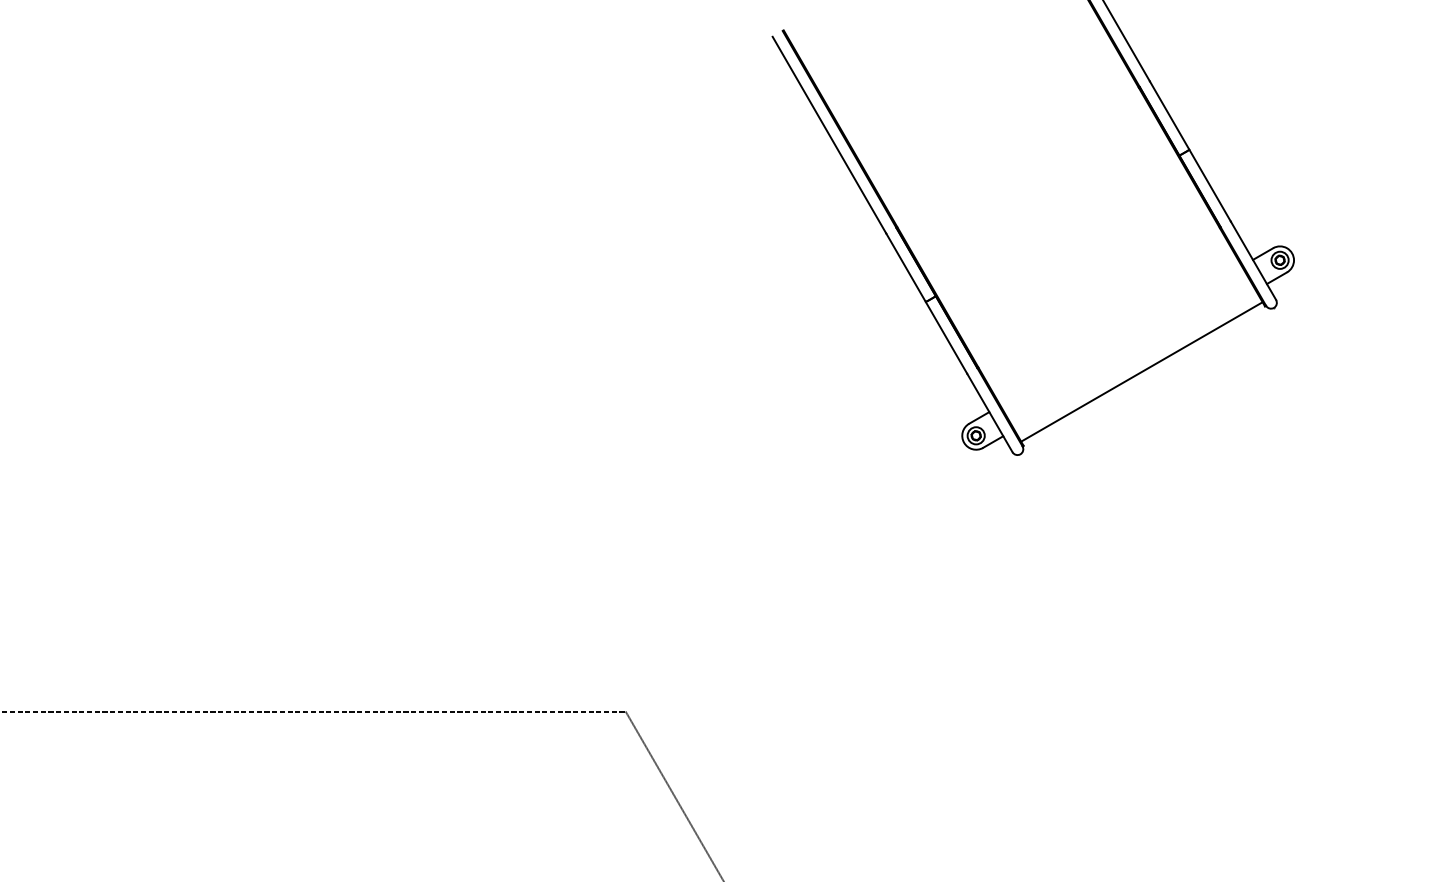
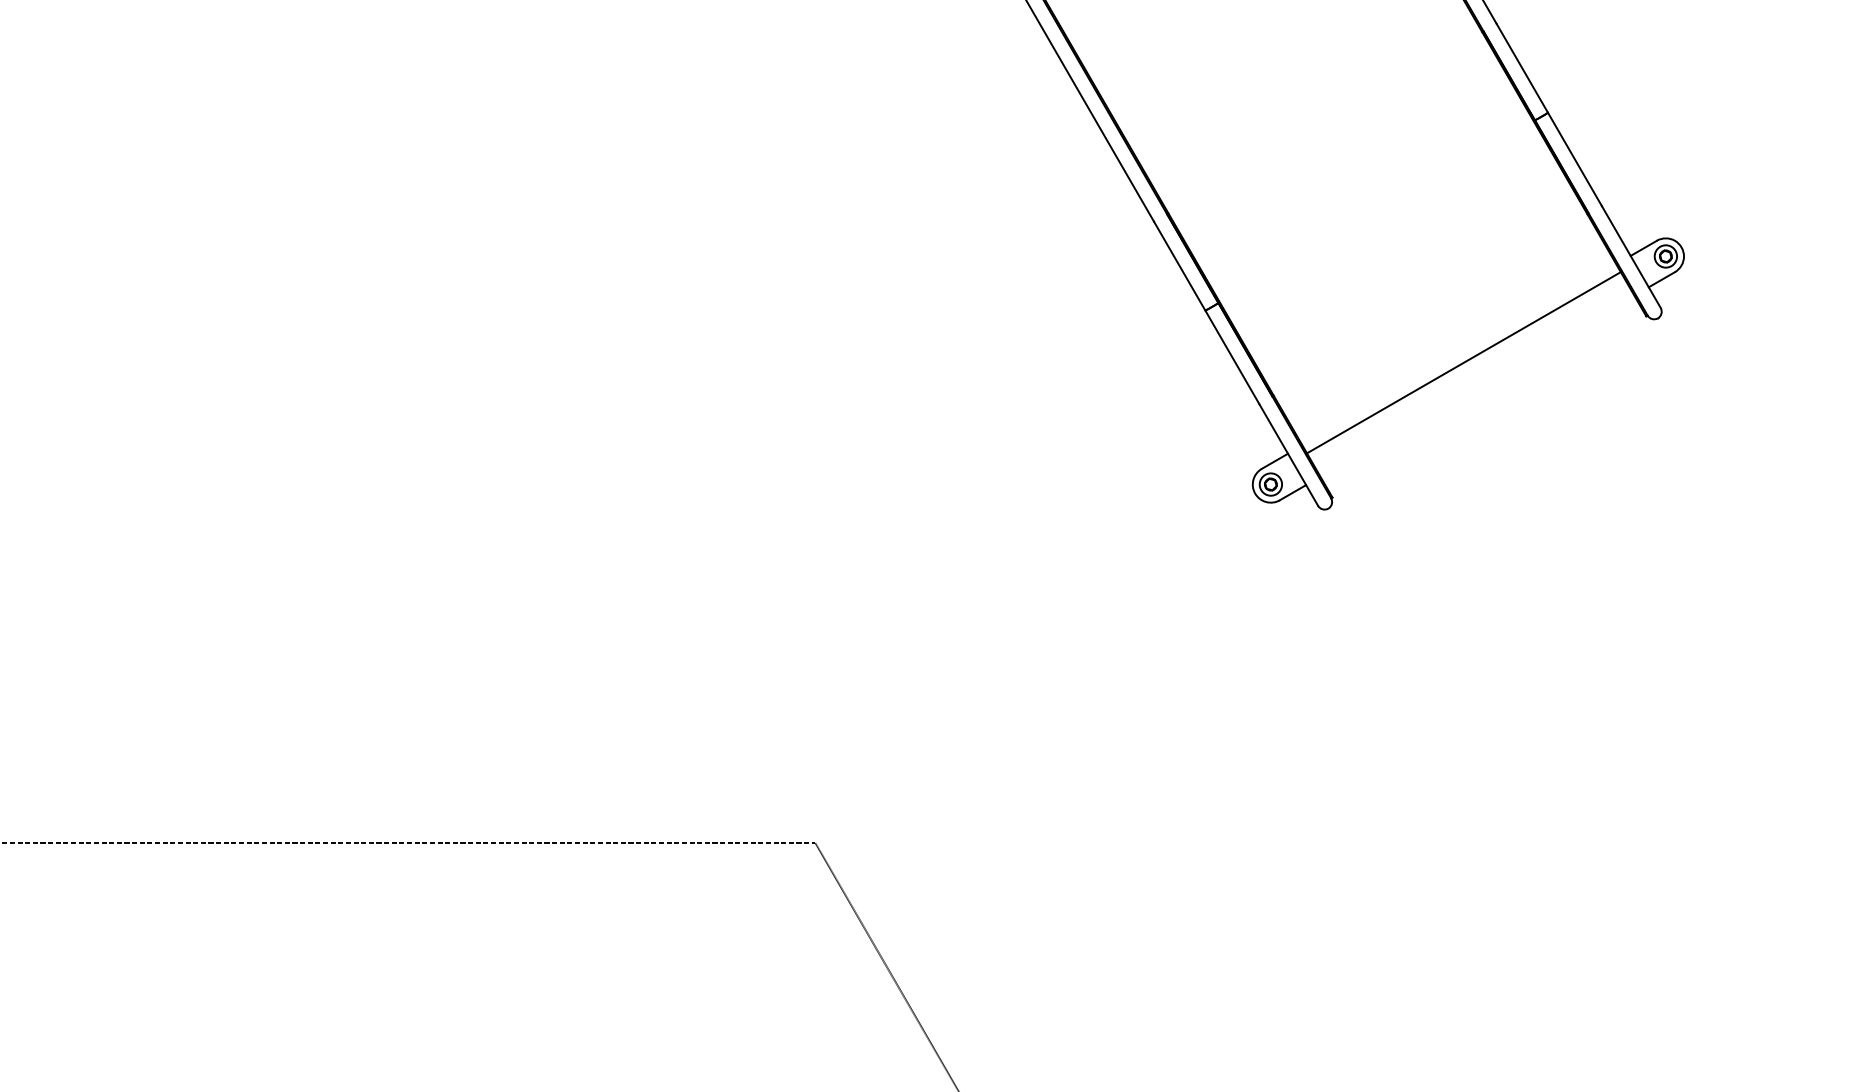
line: (1141, 371) -> (1463, 361), moved

